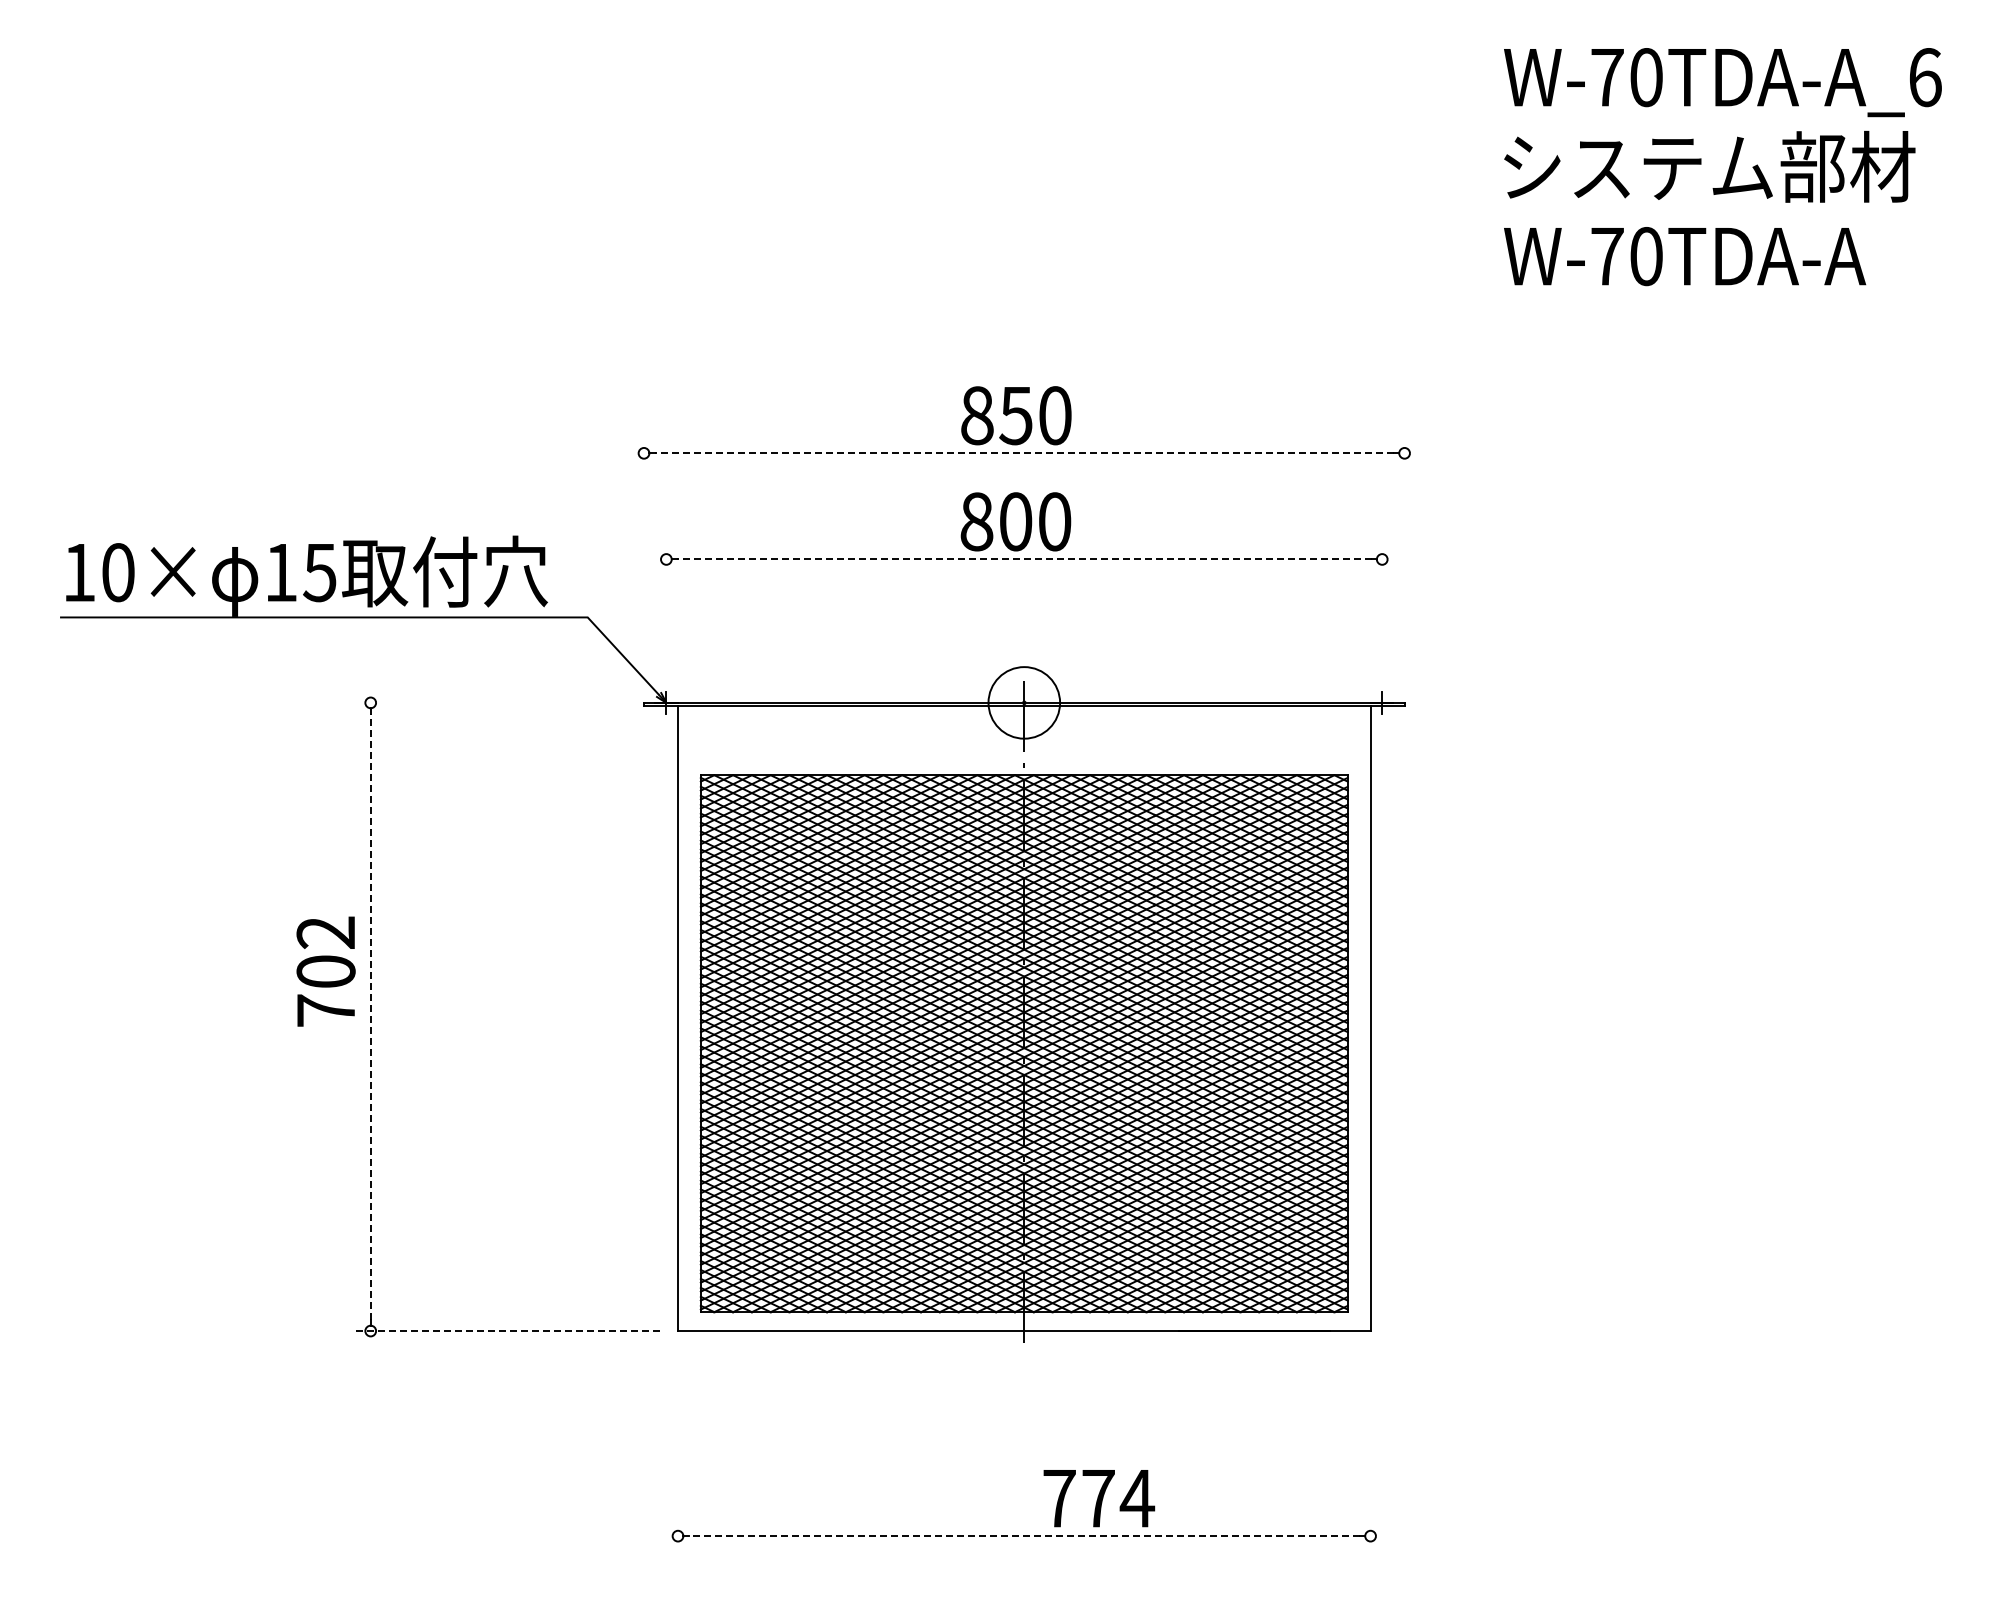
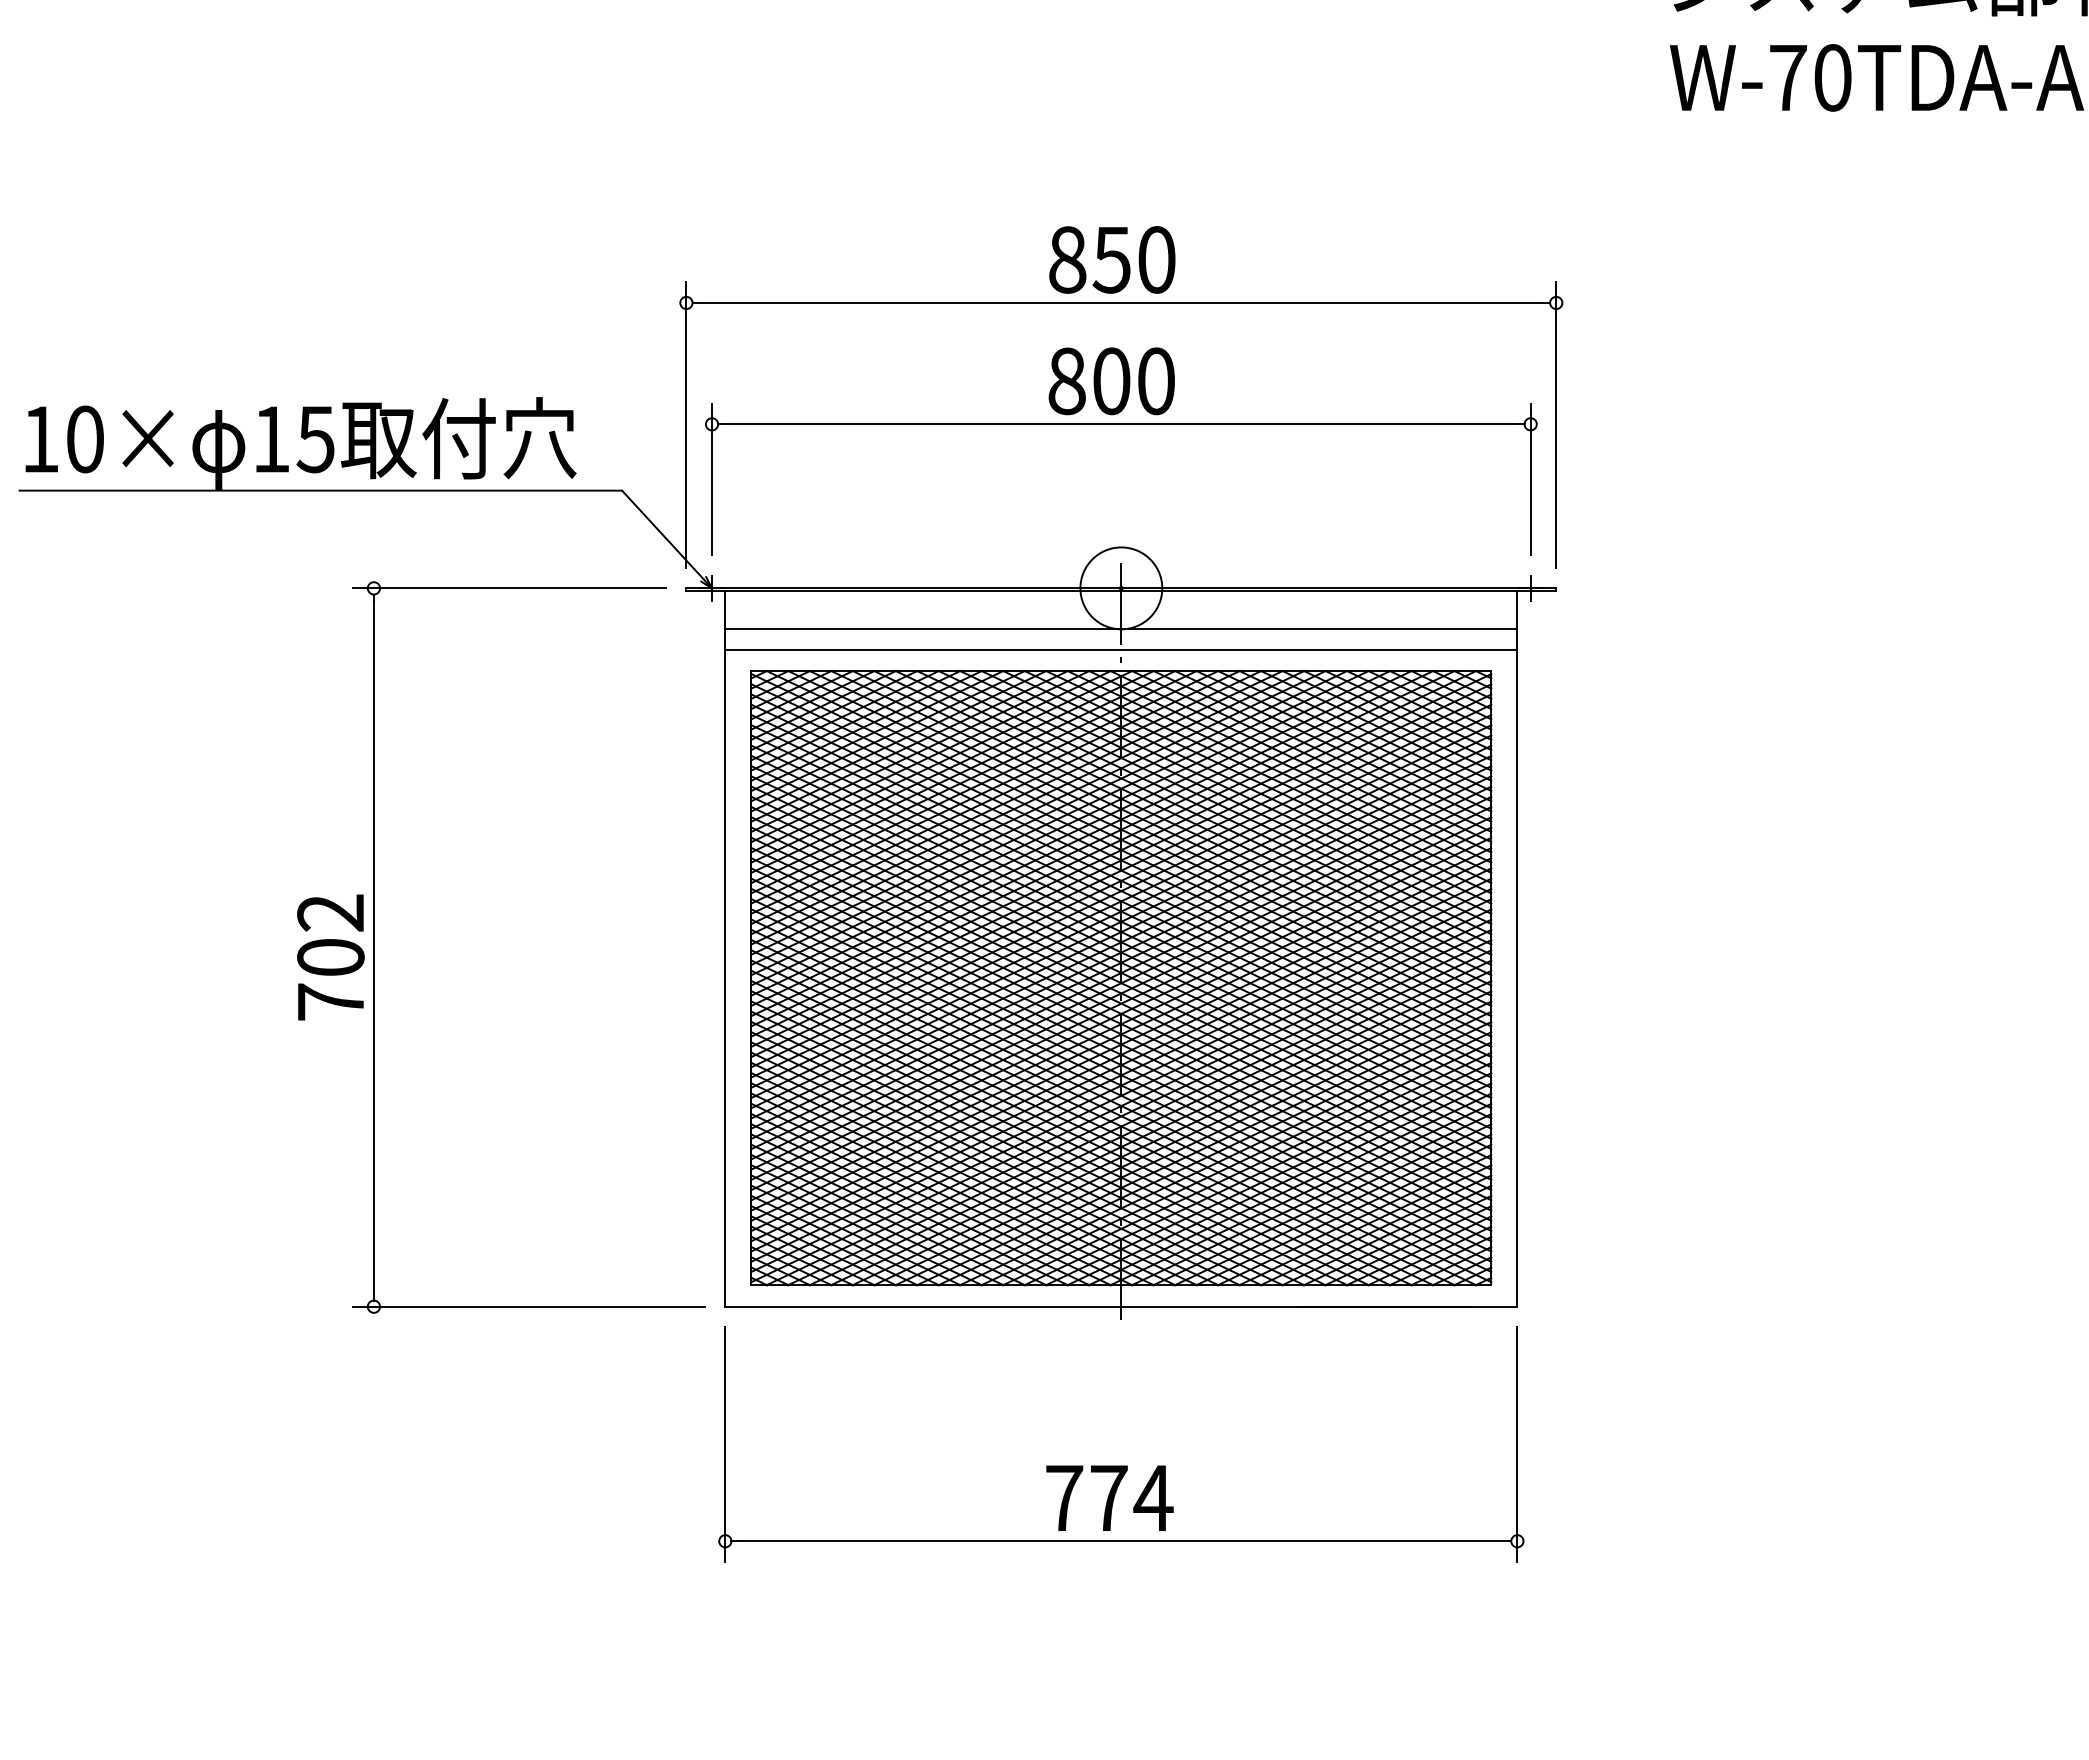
line: (1024, 453) -> (1121, 303), dashed -> solid
line: (1023, 559) -> (1120, 424), dashed -> solid
line: (644, 560) -> (687, 425), added
line: (1404, 560) -> (1556, 425), added
line: (666, 607) -> (712, 479), added
line: (1382, 607) -> (1530, 479), added
line: (489, 702) -> (509, 587), added
line: (1024, 738) -> (1121, 629), added
line: (1024, 756) -> (1121, 649), added
text: (325, 971) -> (330, 957), moved
line: (370, 1016) -> (373, 947), dashed -> solid
line: (506, 1331) -> (529, 1307), dashed -> solid
line: (678, 1451) -> (725, 1444), added
line: (1370, 1451) -> (1517, 1444), added
text: (1099, 1498) -> (1110, 1498), moved
line: (1024, 1536) -> (1121, 1541), dashed -> solid

